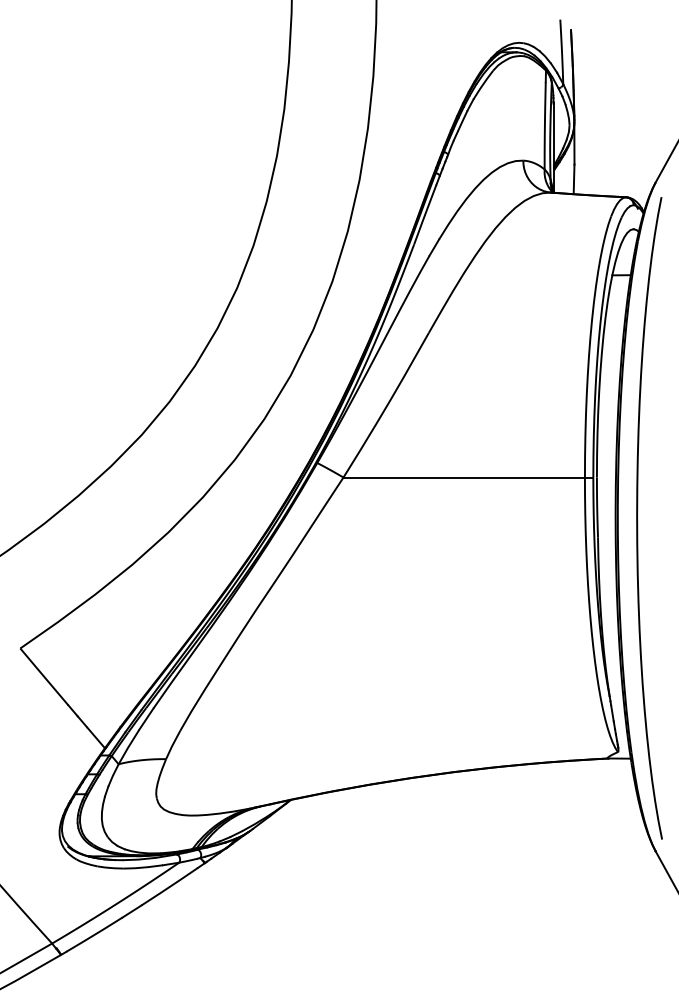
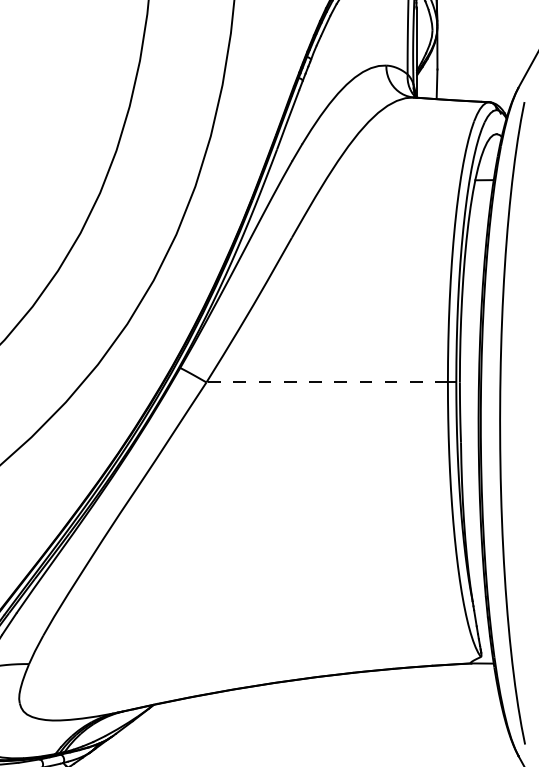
line: (464, 477) -> (327, 382), solid -> dashed

